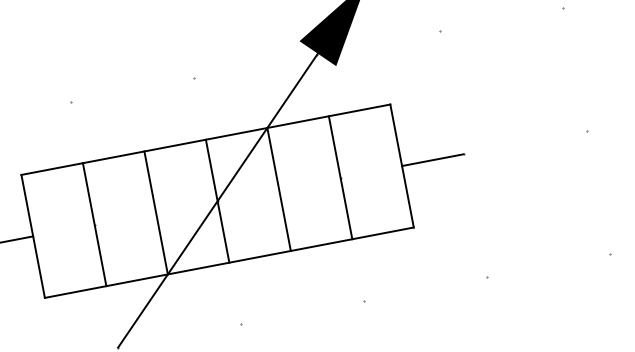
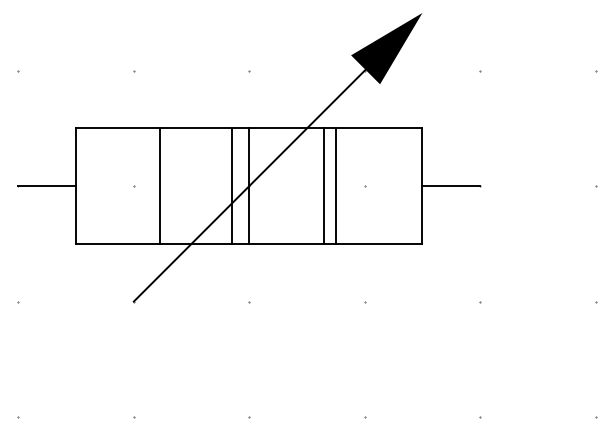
line: (340, 177) -> (335, 185), moved
line: (279, 188) -> (324, 185), moved
line: (155, 212) -> (231, 185), moved
line: (94, 224) -> (159, 185), moved

